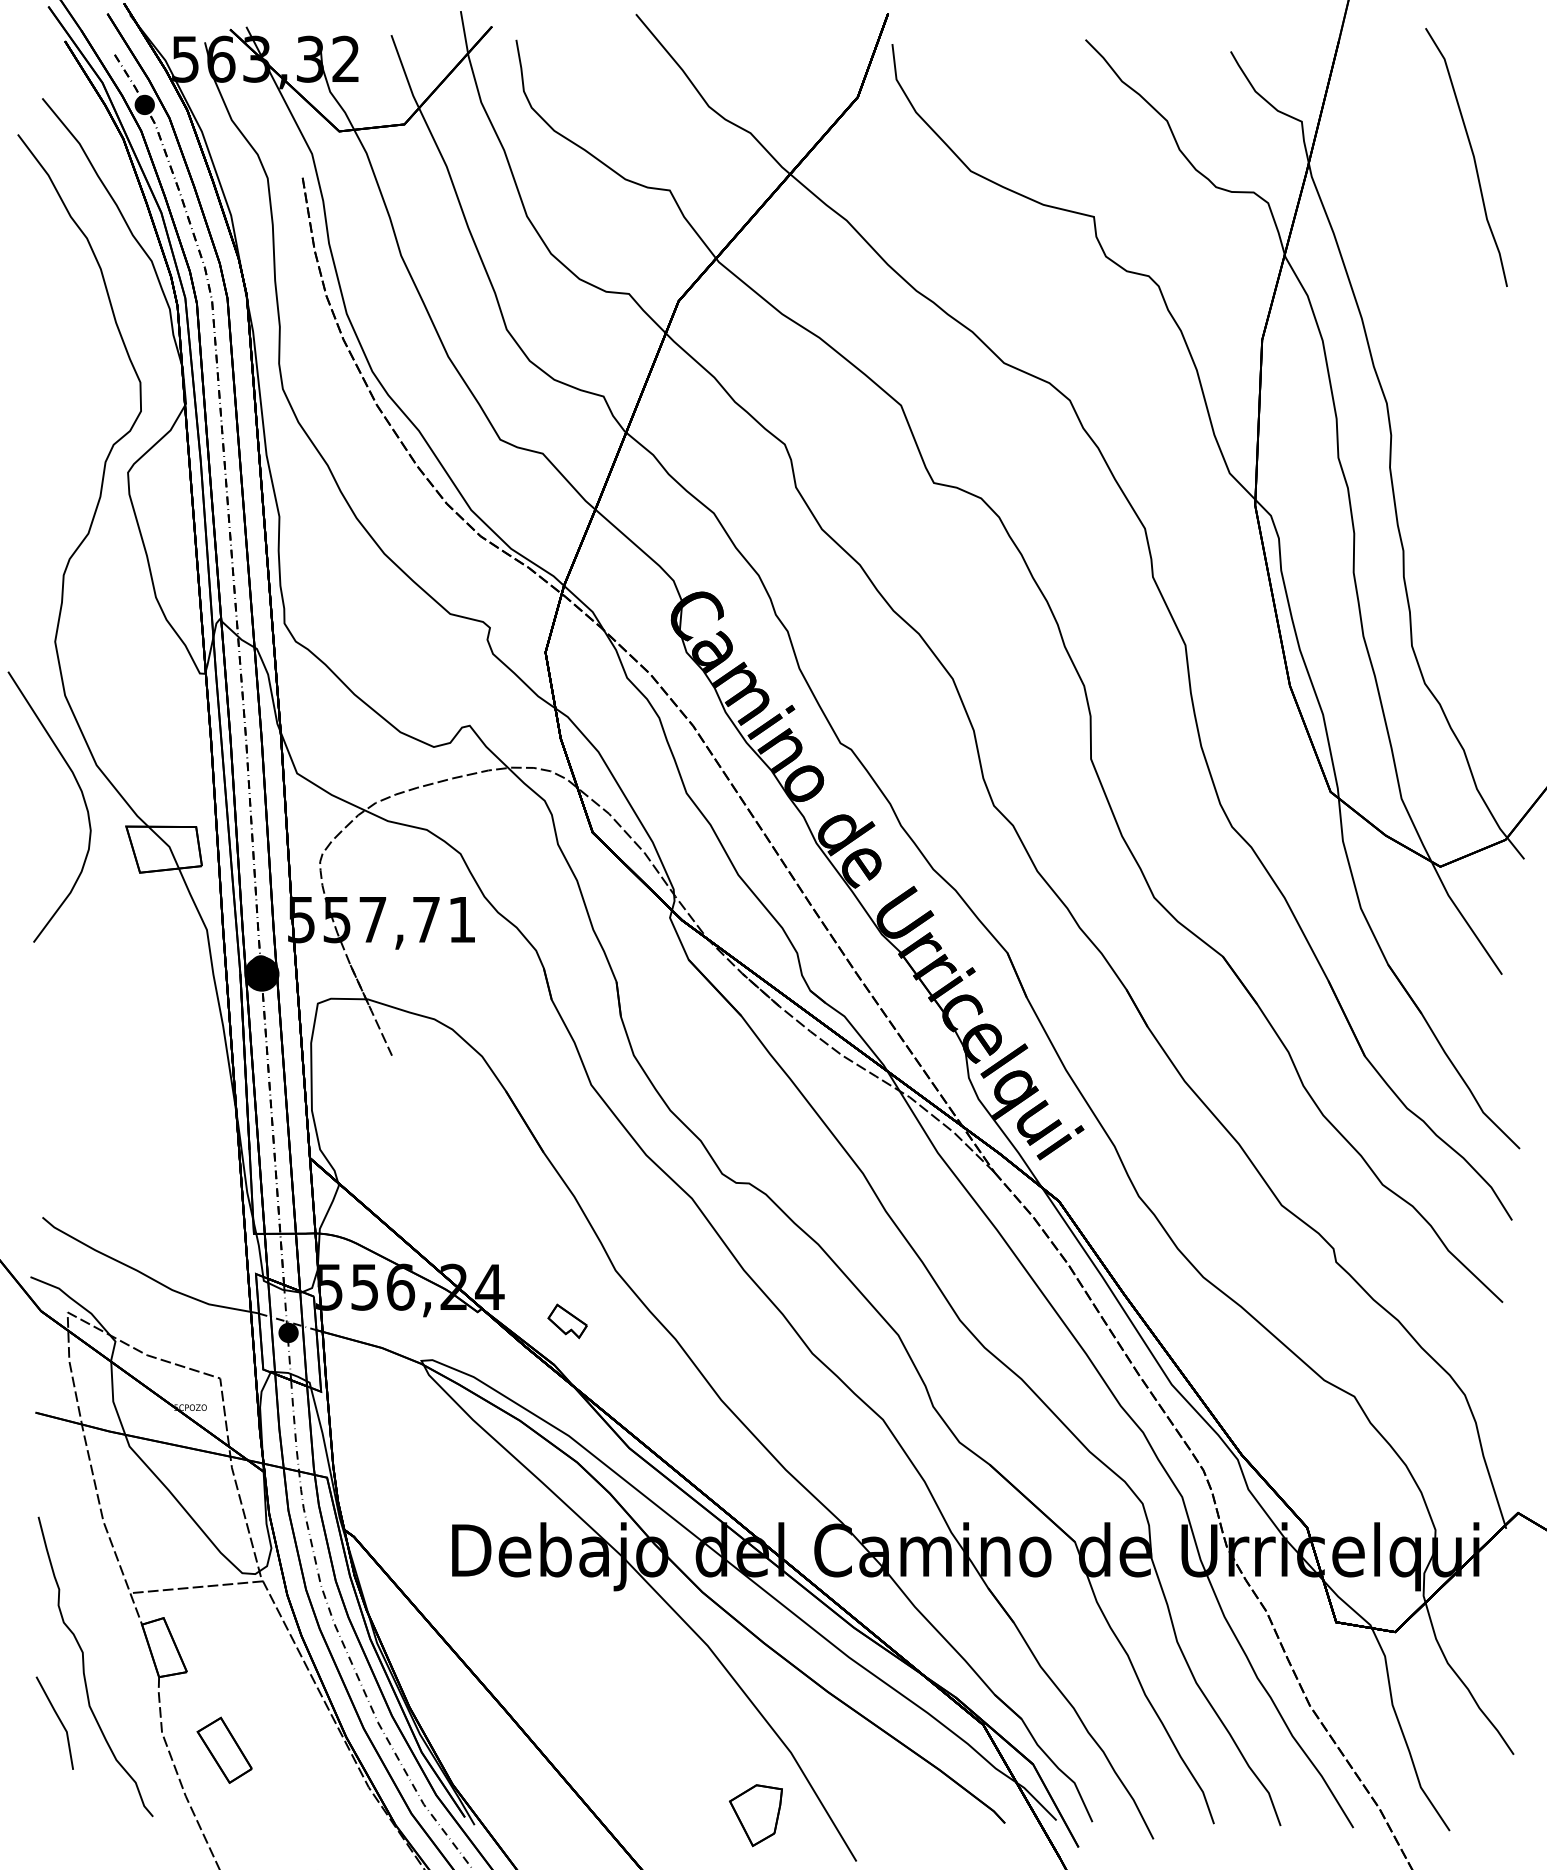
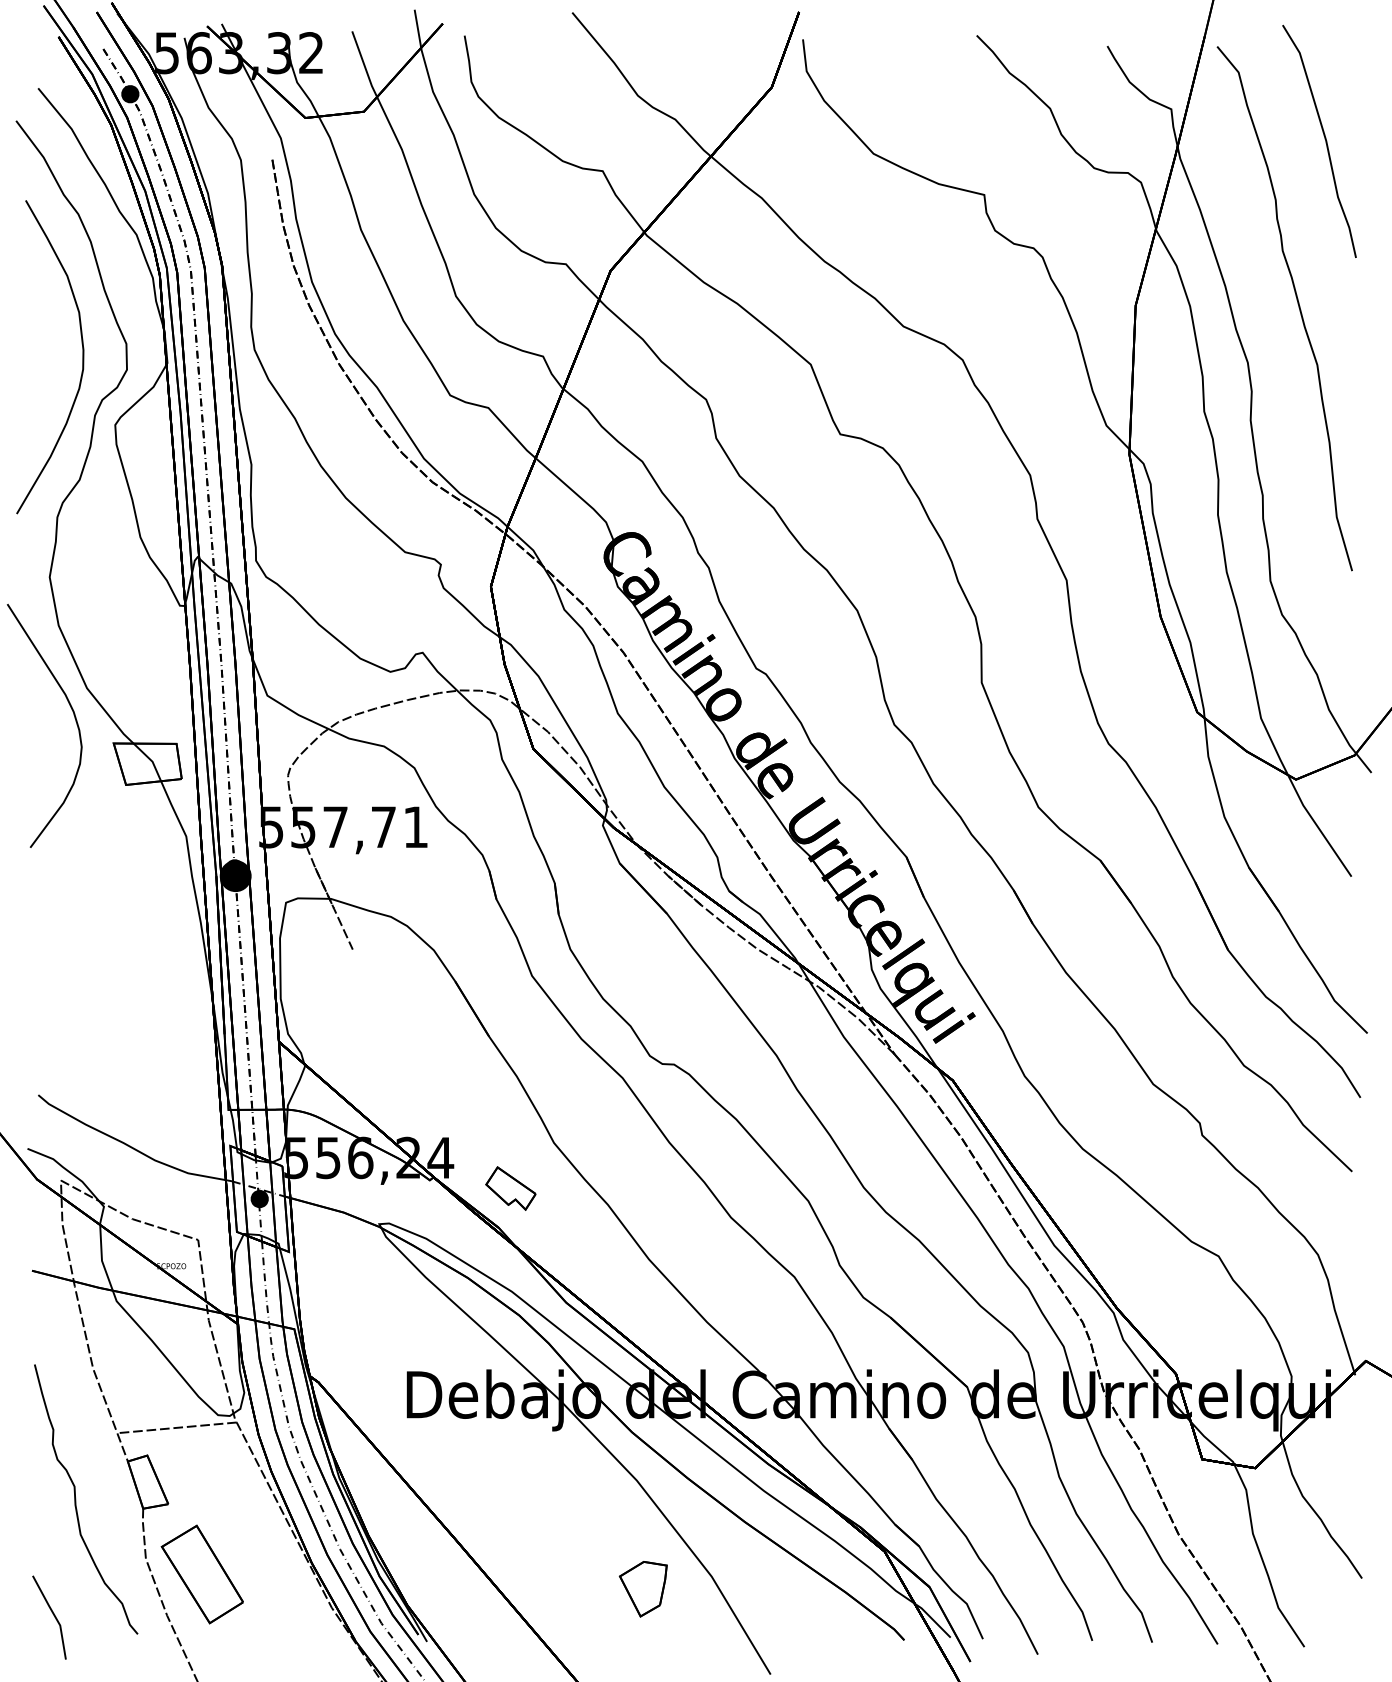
curve: (1442, 339) -> (1297, 305), added
curve: (91, 396) -> (82, 356), added
part: (567, 1321) -> (510, 1188), size x1.43
line: (58, 1719) -> (52, 1614), moved
part: (224, 1750) -> (202, 1574), size x1.67
part: (755, 1815) -> (642, 1589), moved

